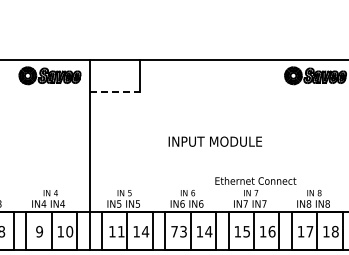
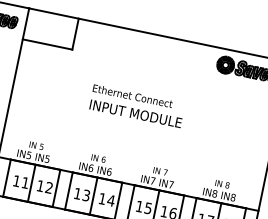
line: (115, 91) -> (48, 44), dashed -> solid
text: (255, 180) -> (132, 95), moved
text: (145, 231) -> (49, 187), 14 -> 12
text: (174, 231) -> (77, 193), 73 -> 13

